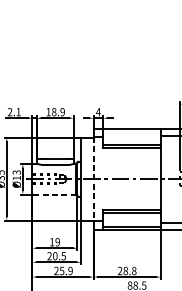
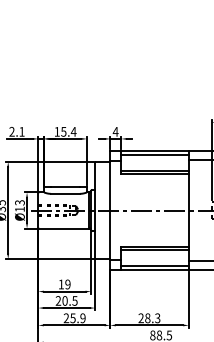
text: (58, 111) -> (68, 131), 18.9 -> 15.4
line: (131, 131) -> (154, 154), added
line: (93, 179) -> (110, 210), dashed -> solid
line: (54, 194) -> (64, 228), dashed -> solid
text: (134, 270) -> (157, 317), 28.8 -> 28.3

